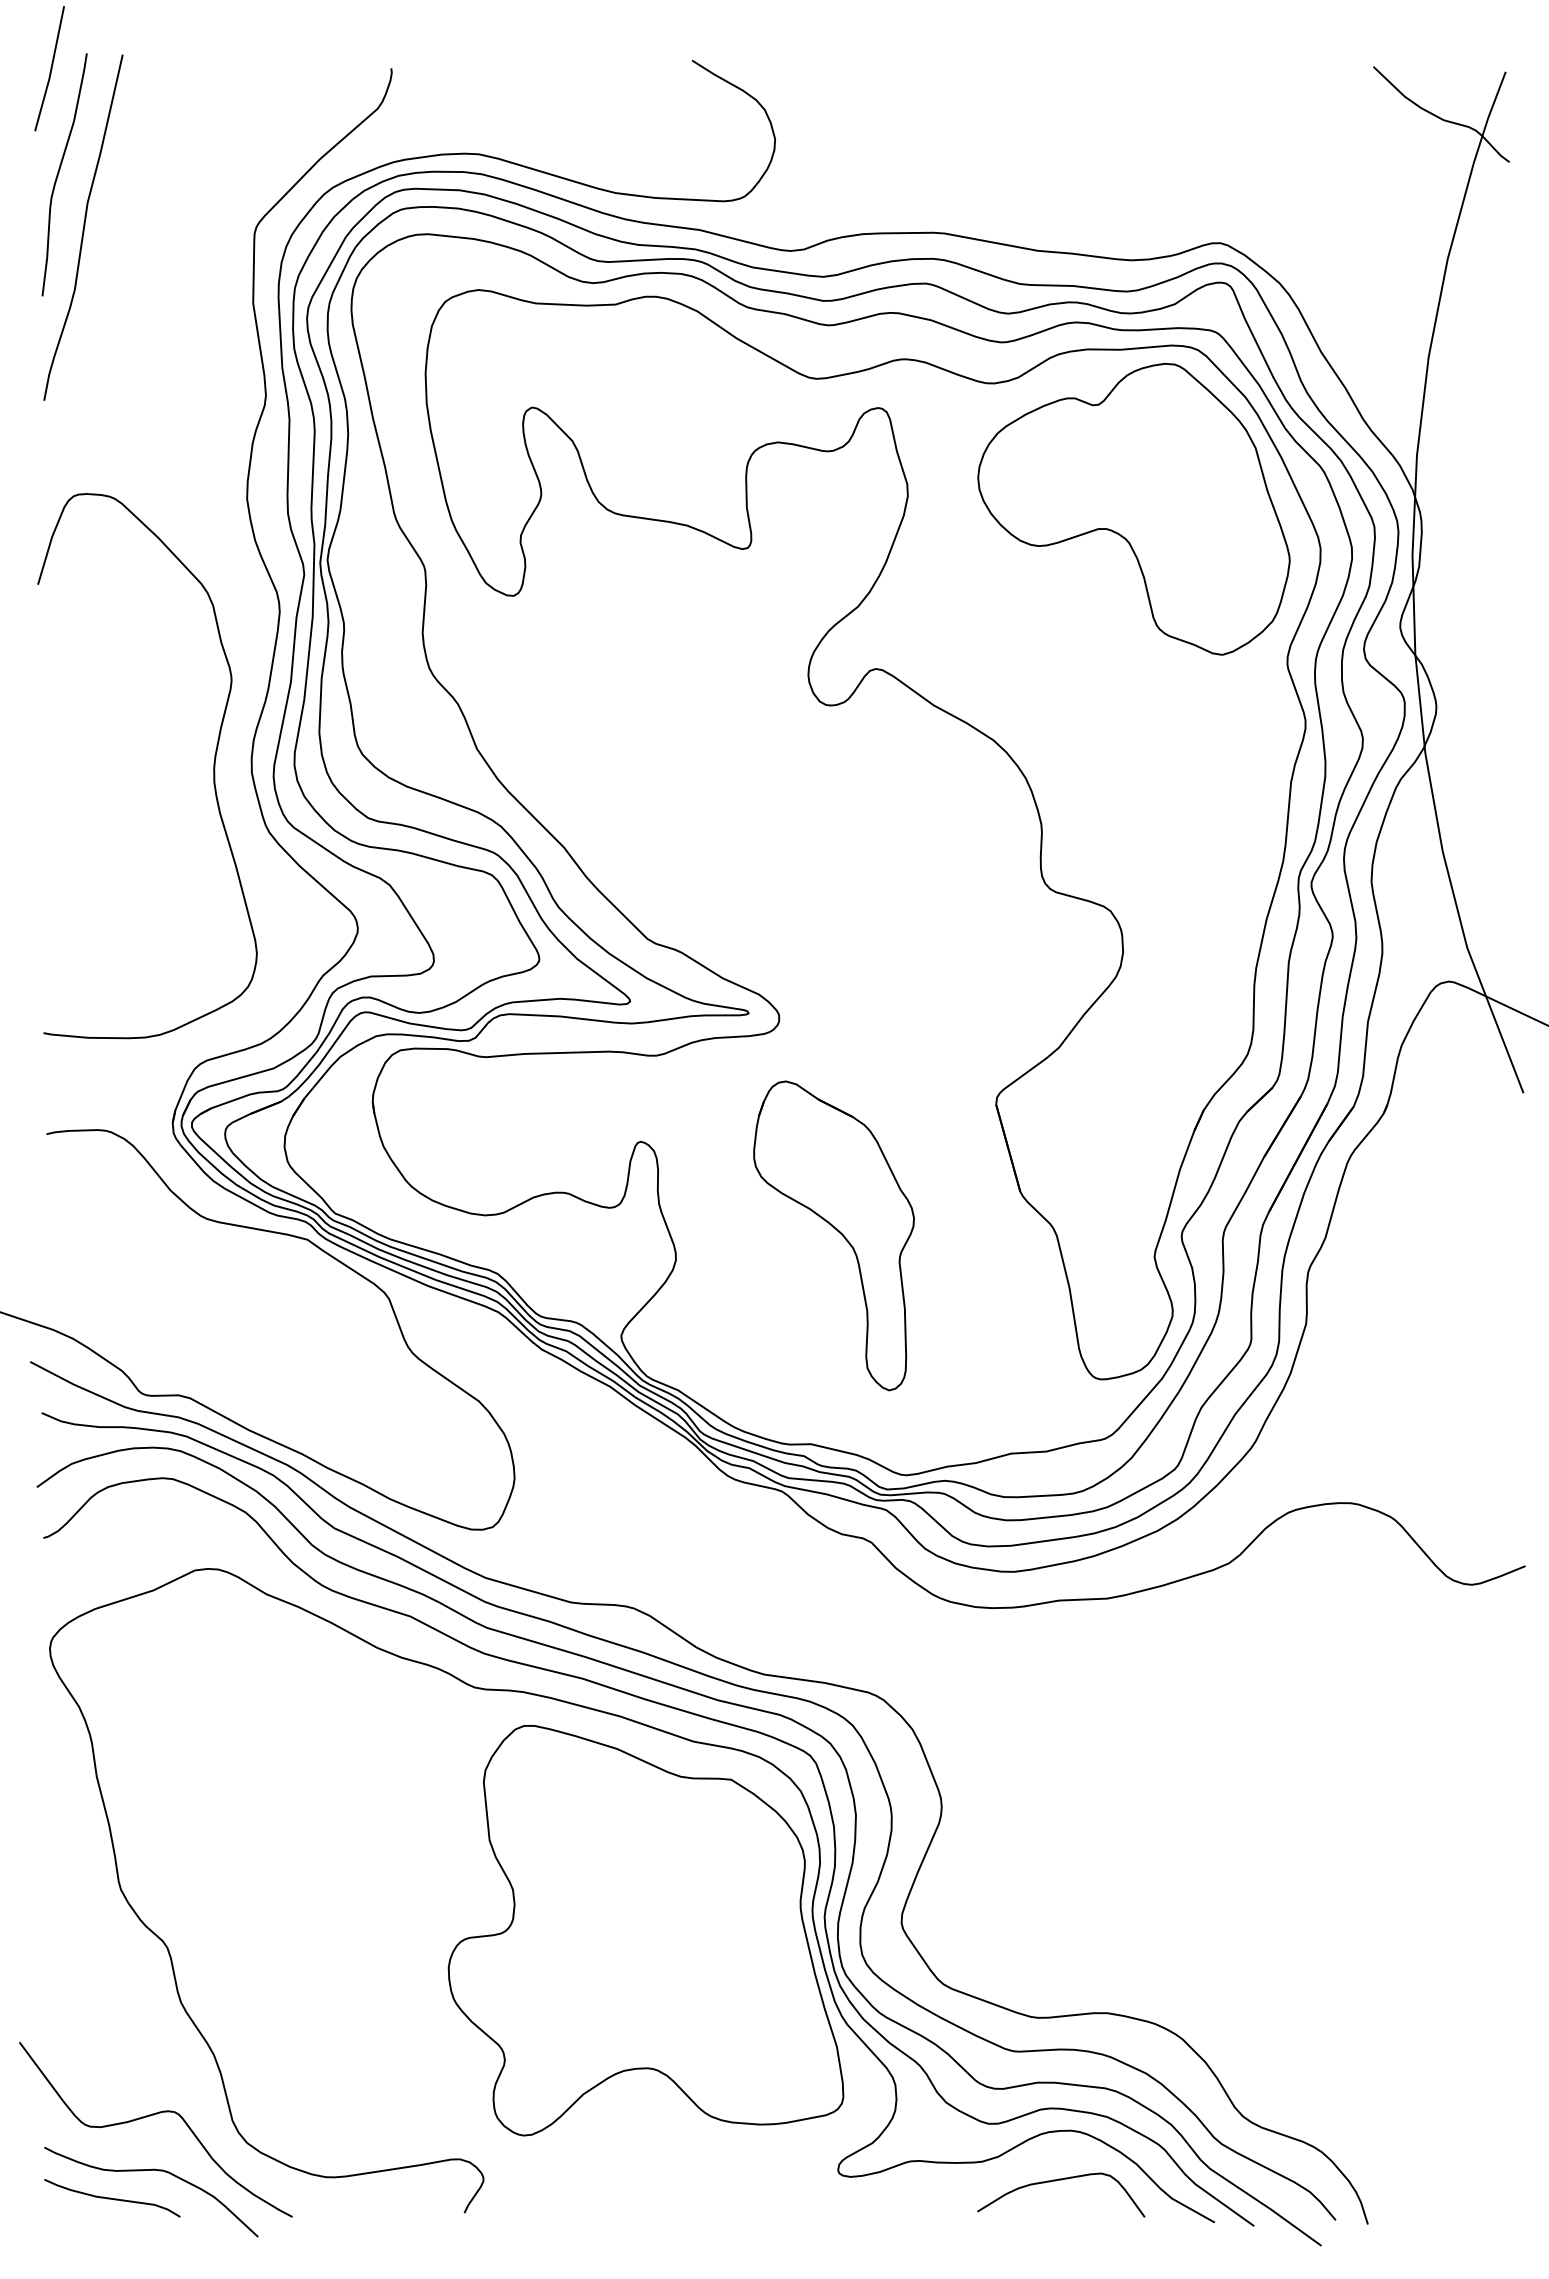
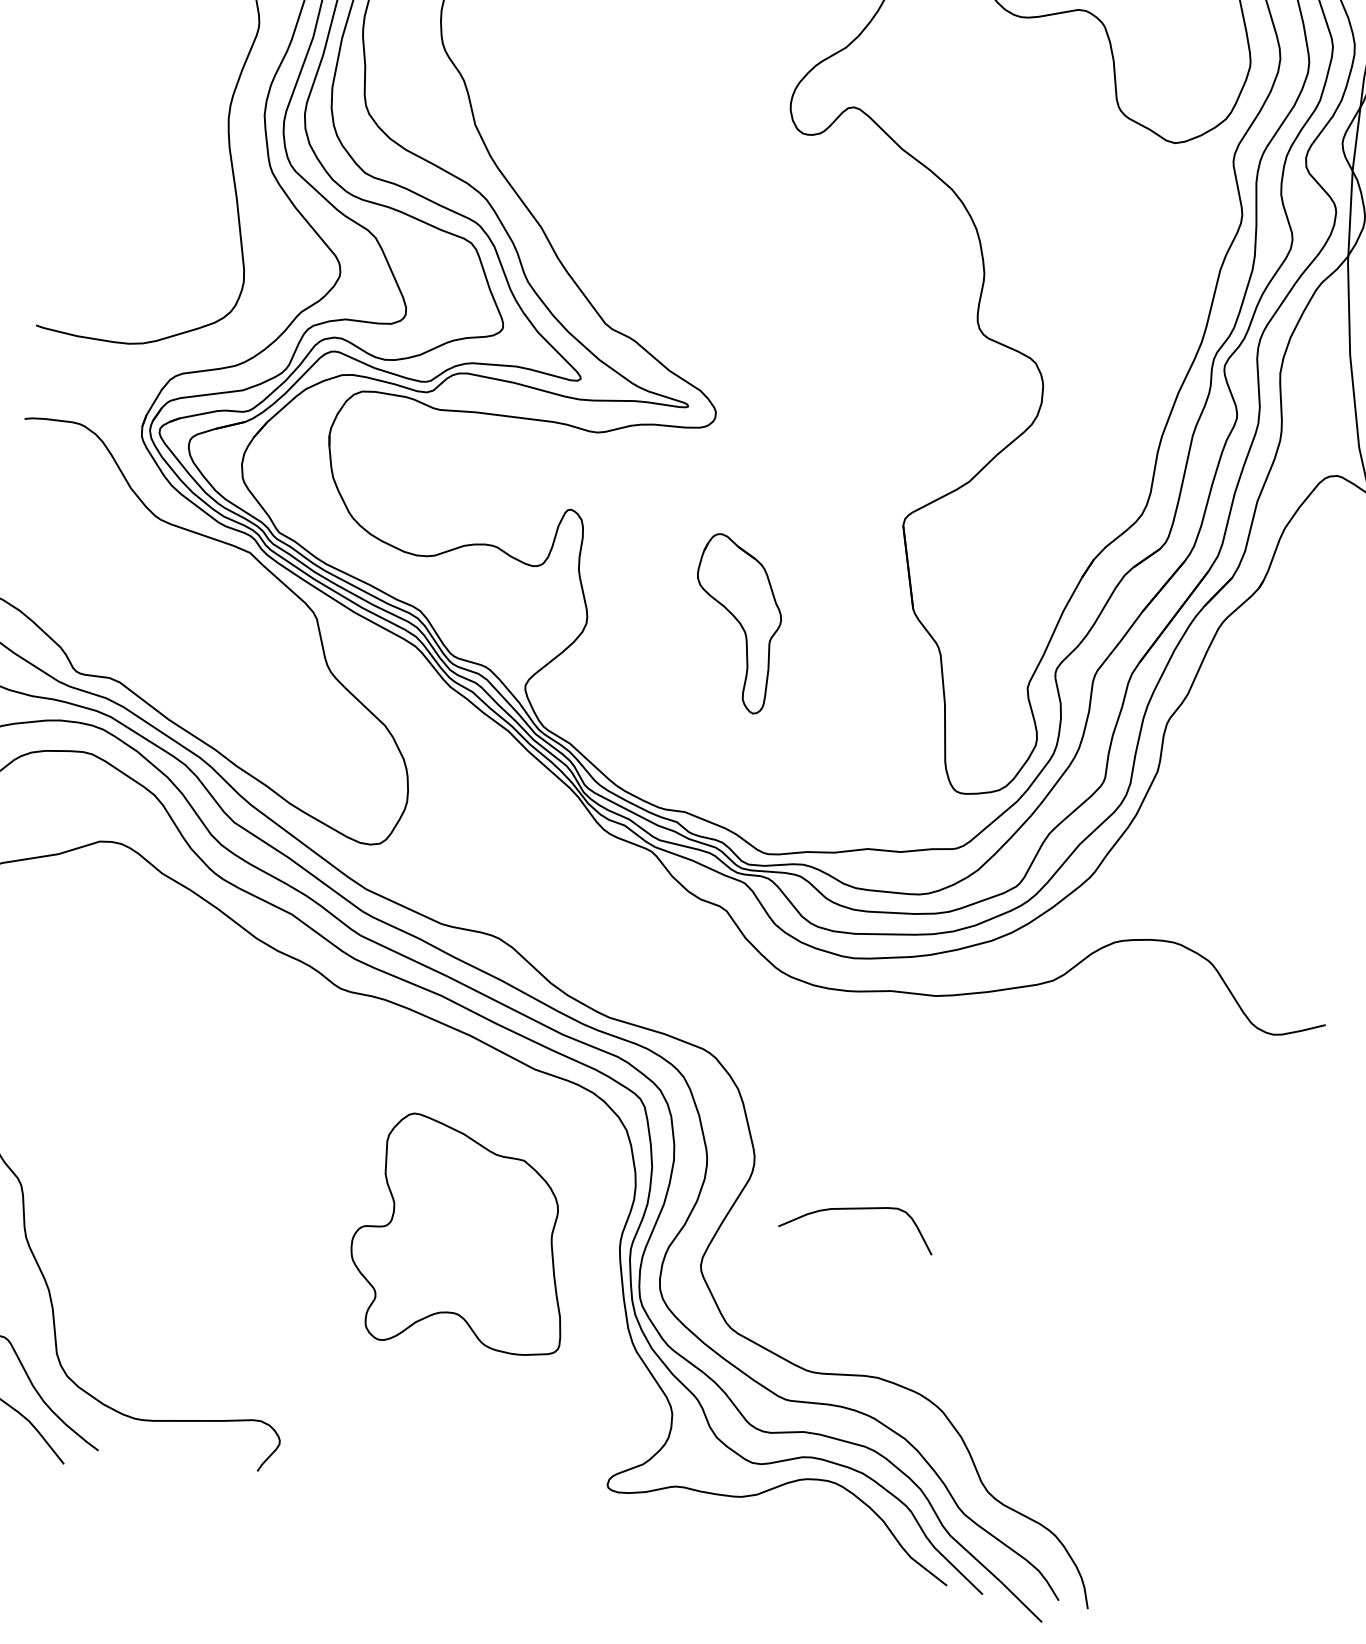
part: (833, 1235) -> (735, 623), size x0.6
part: (645, 1930) -> (463, 1236), size x0.6
curve: (1056, 2181) -> (855, 1209), moved

